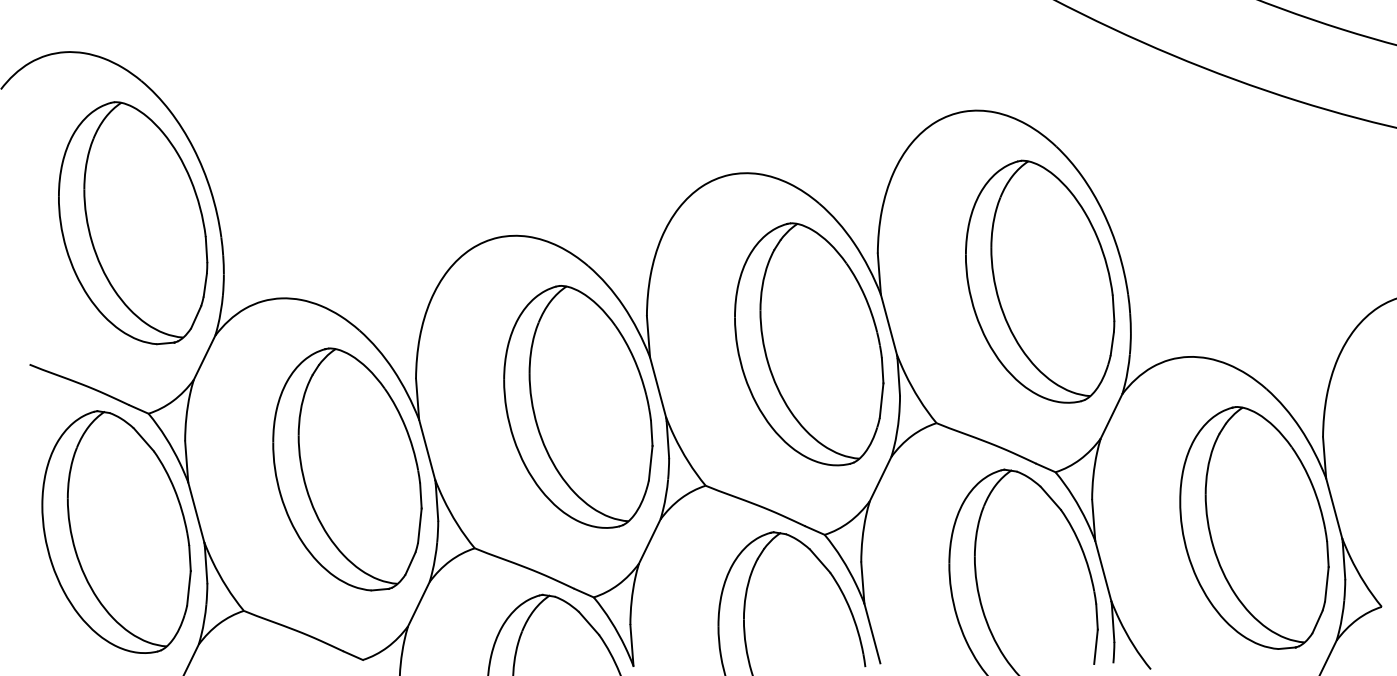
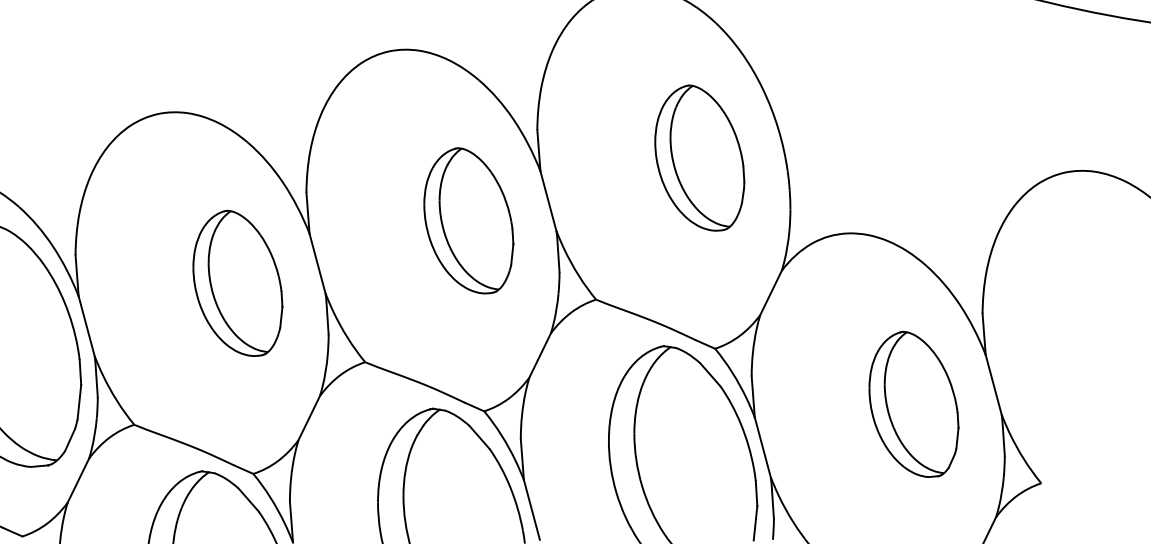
part: (1040, 281) -> (700, 157), size x0.6
part: (809, 344) -> (469, 220), size x0.6
part: (578, 406) -> (238, 282), size x0.6
part: (1254, 527) -> (914, 403), size x0.6

